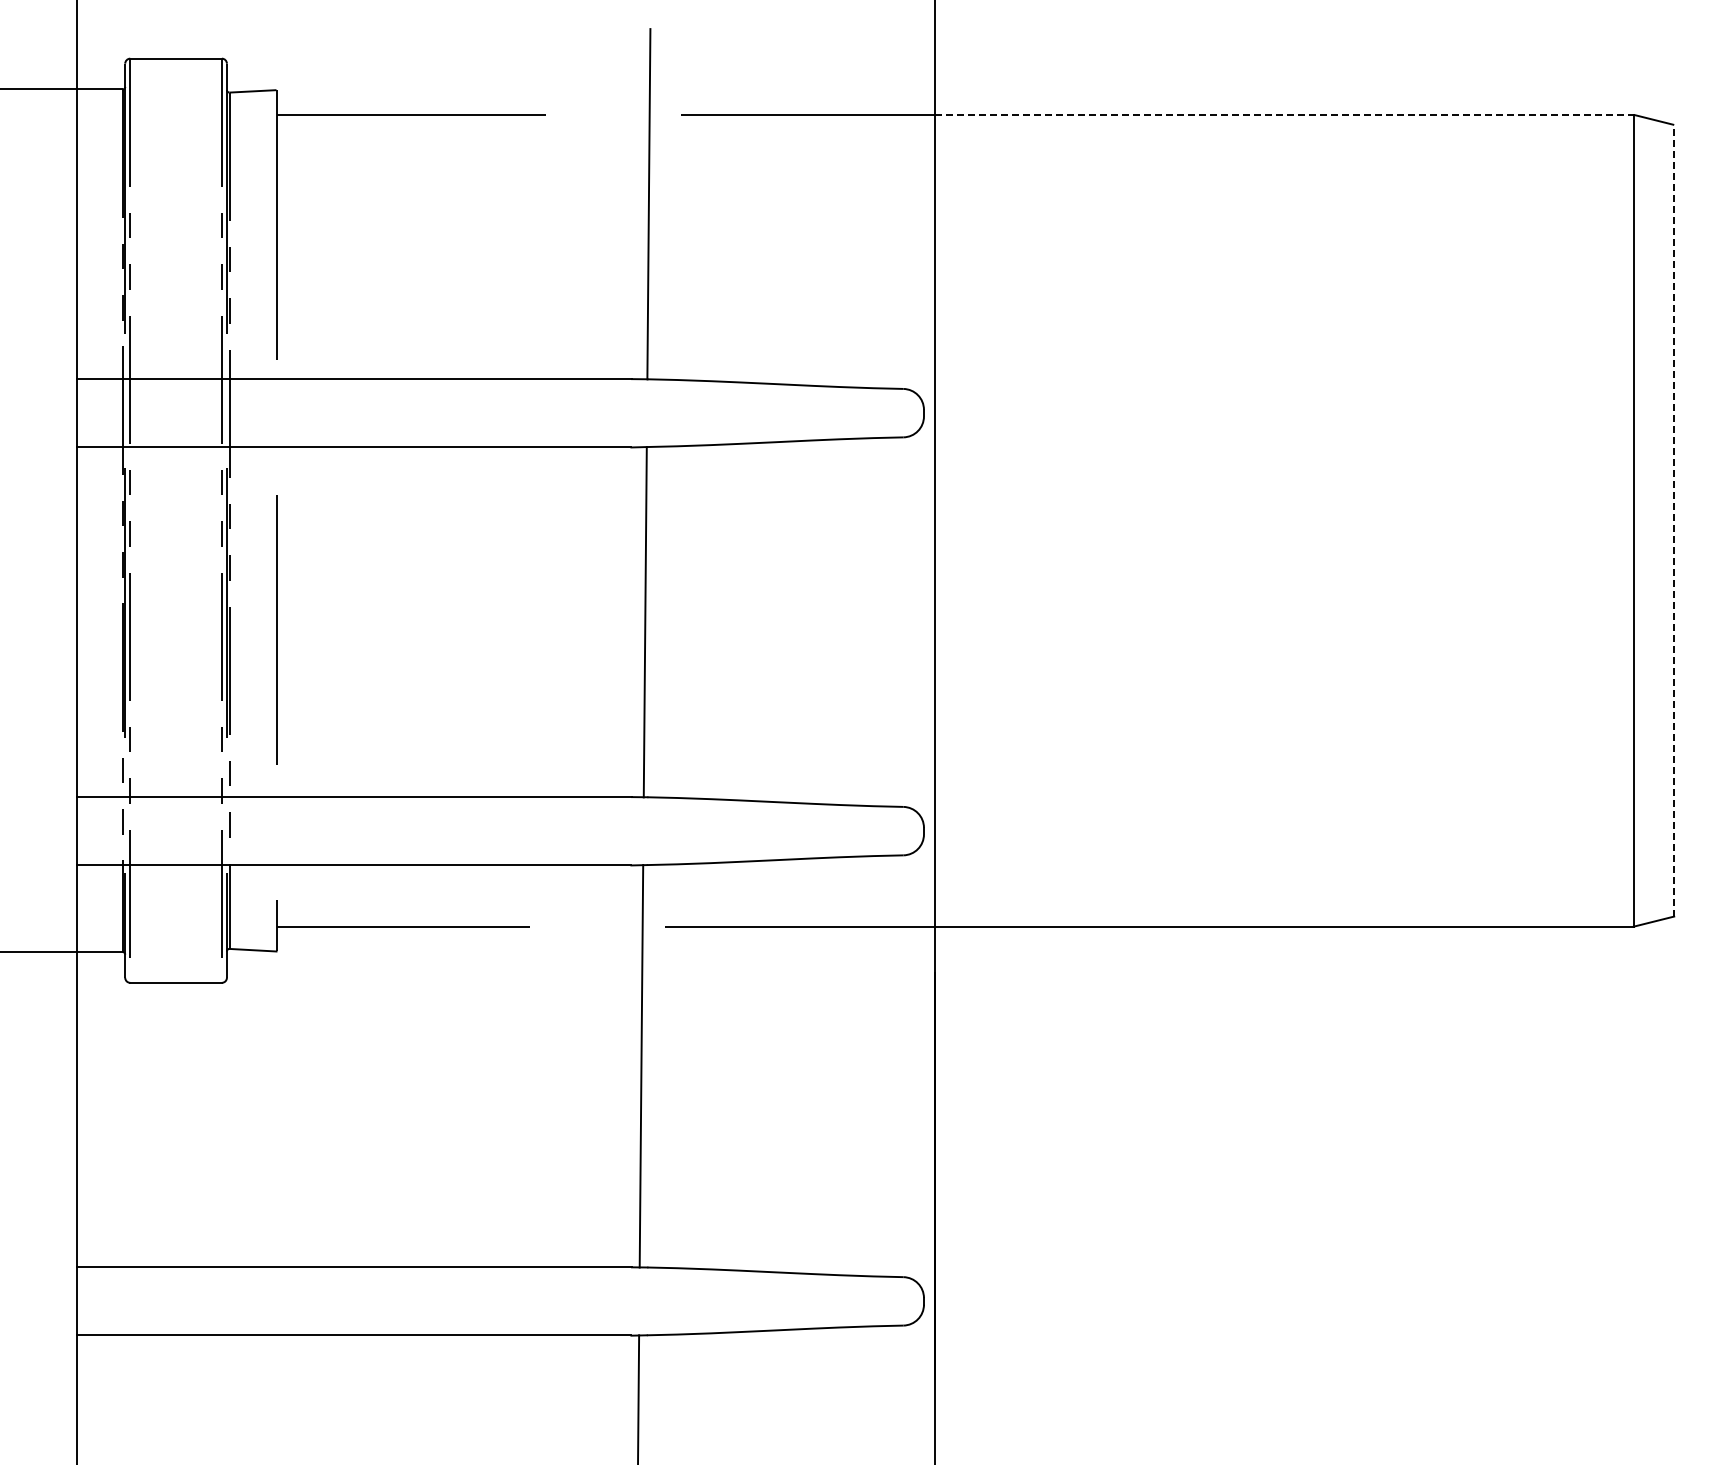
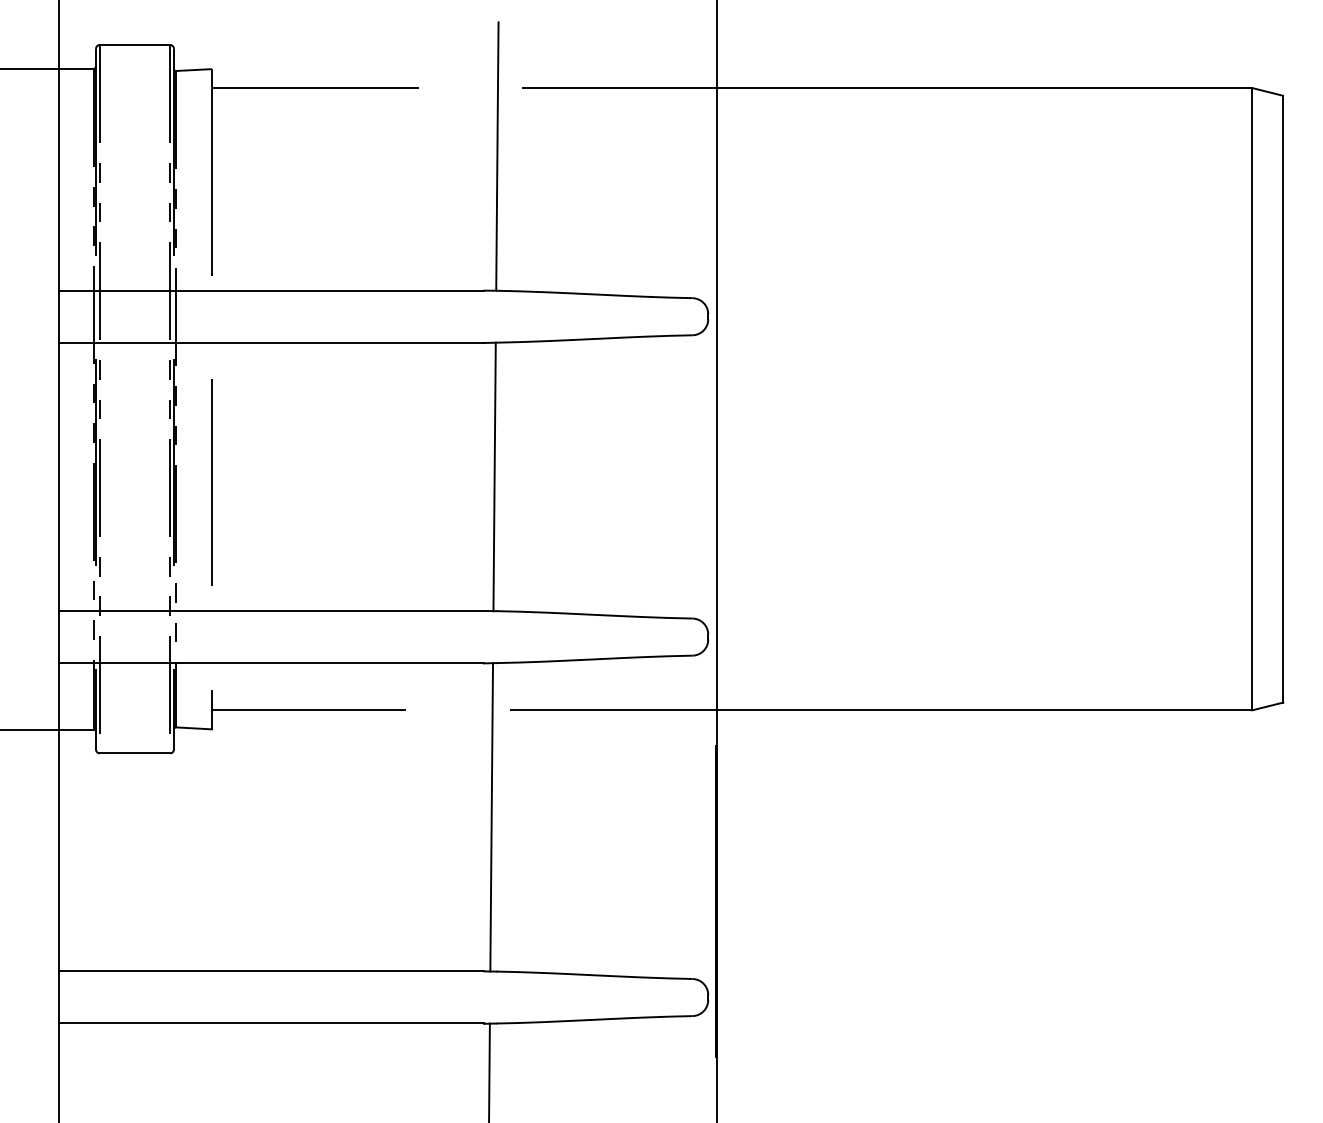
line: (1284, 114) -> (984, 87), dashed -> solid
line: (1674, 520) -> (1283, 399), dashed -> solid

